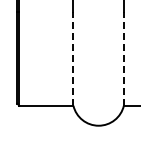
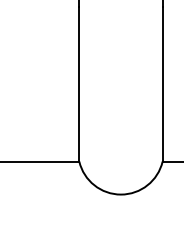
line: (73, 58) -> (79, 83), dashed -> solid
line: (123, 58) -> (161, 83), dashed -> solid

